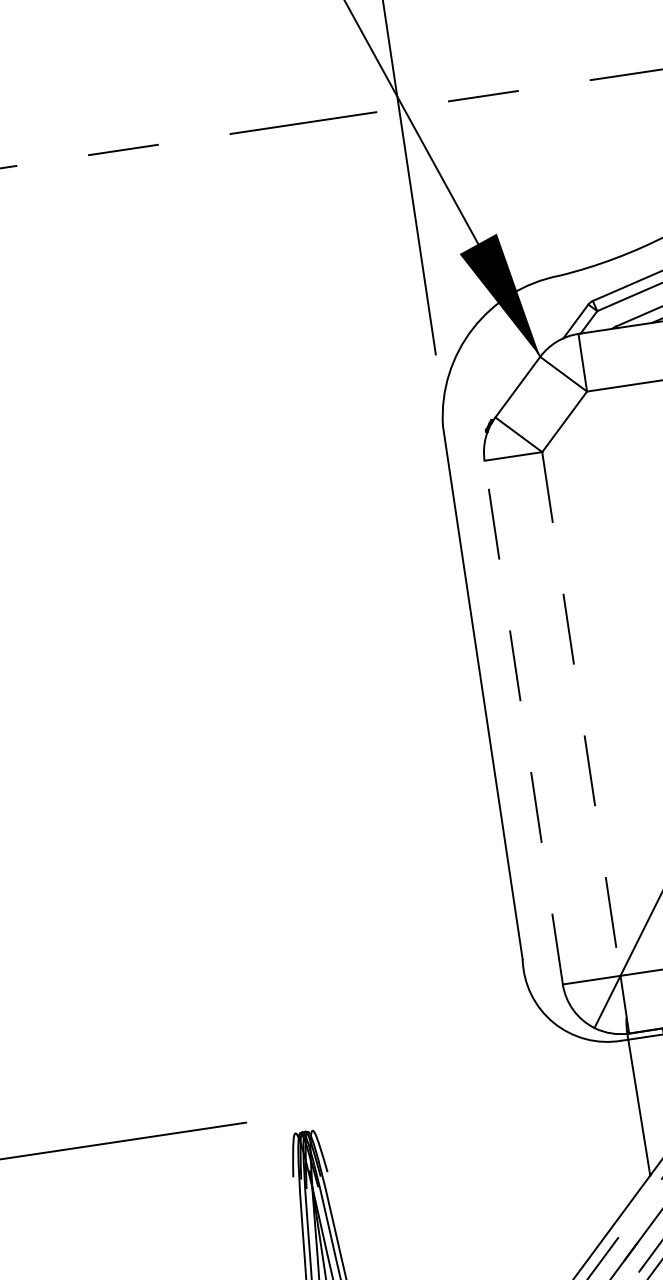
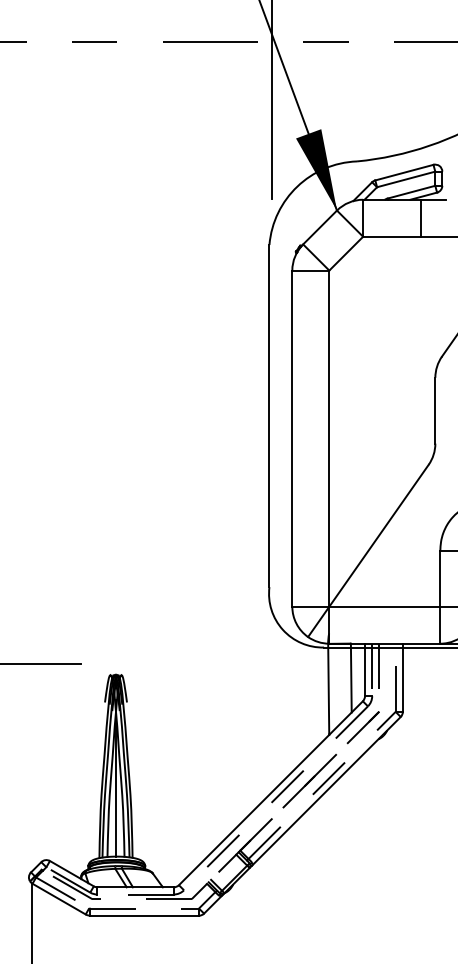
line: (581, 715) -> (329, 439), dashed -> solid
line: (523, 722) -> (292, 438), dashed -> solid

